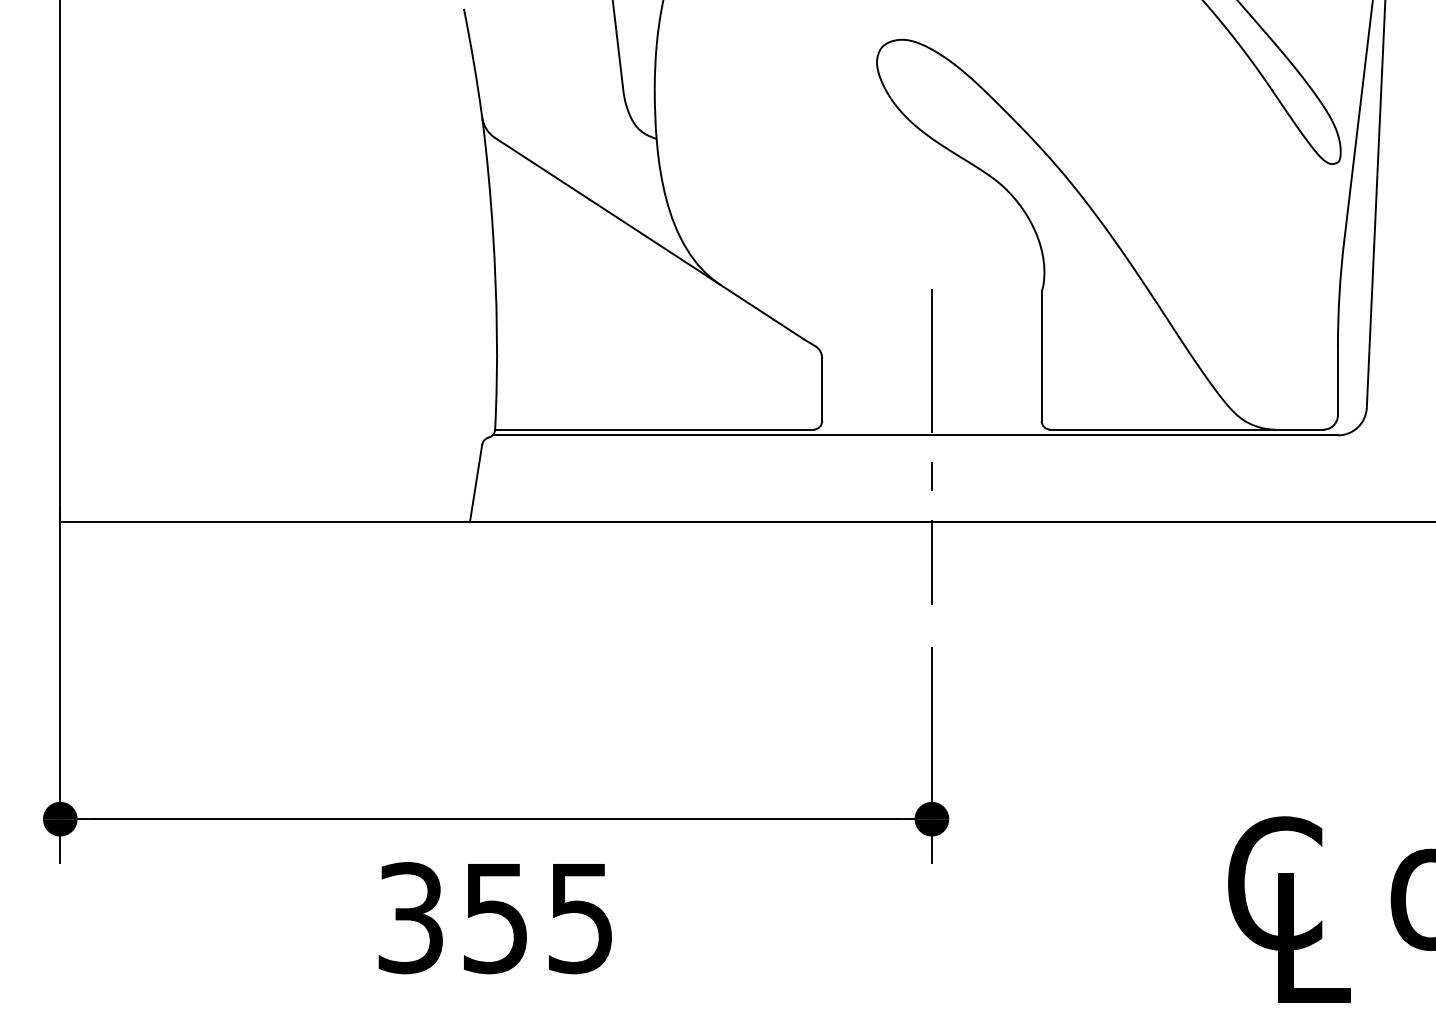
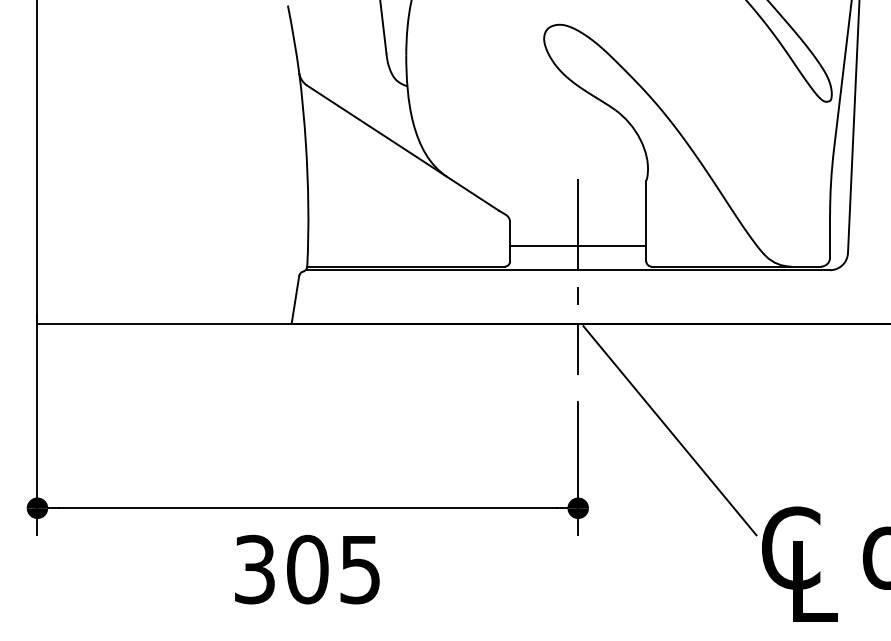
line: (932, 397) -> (578, 246), added
line: (1079, 693) -> (669, 430), added
text: (495, 917) -> (307, 569), 355 -> 305

